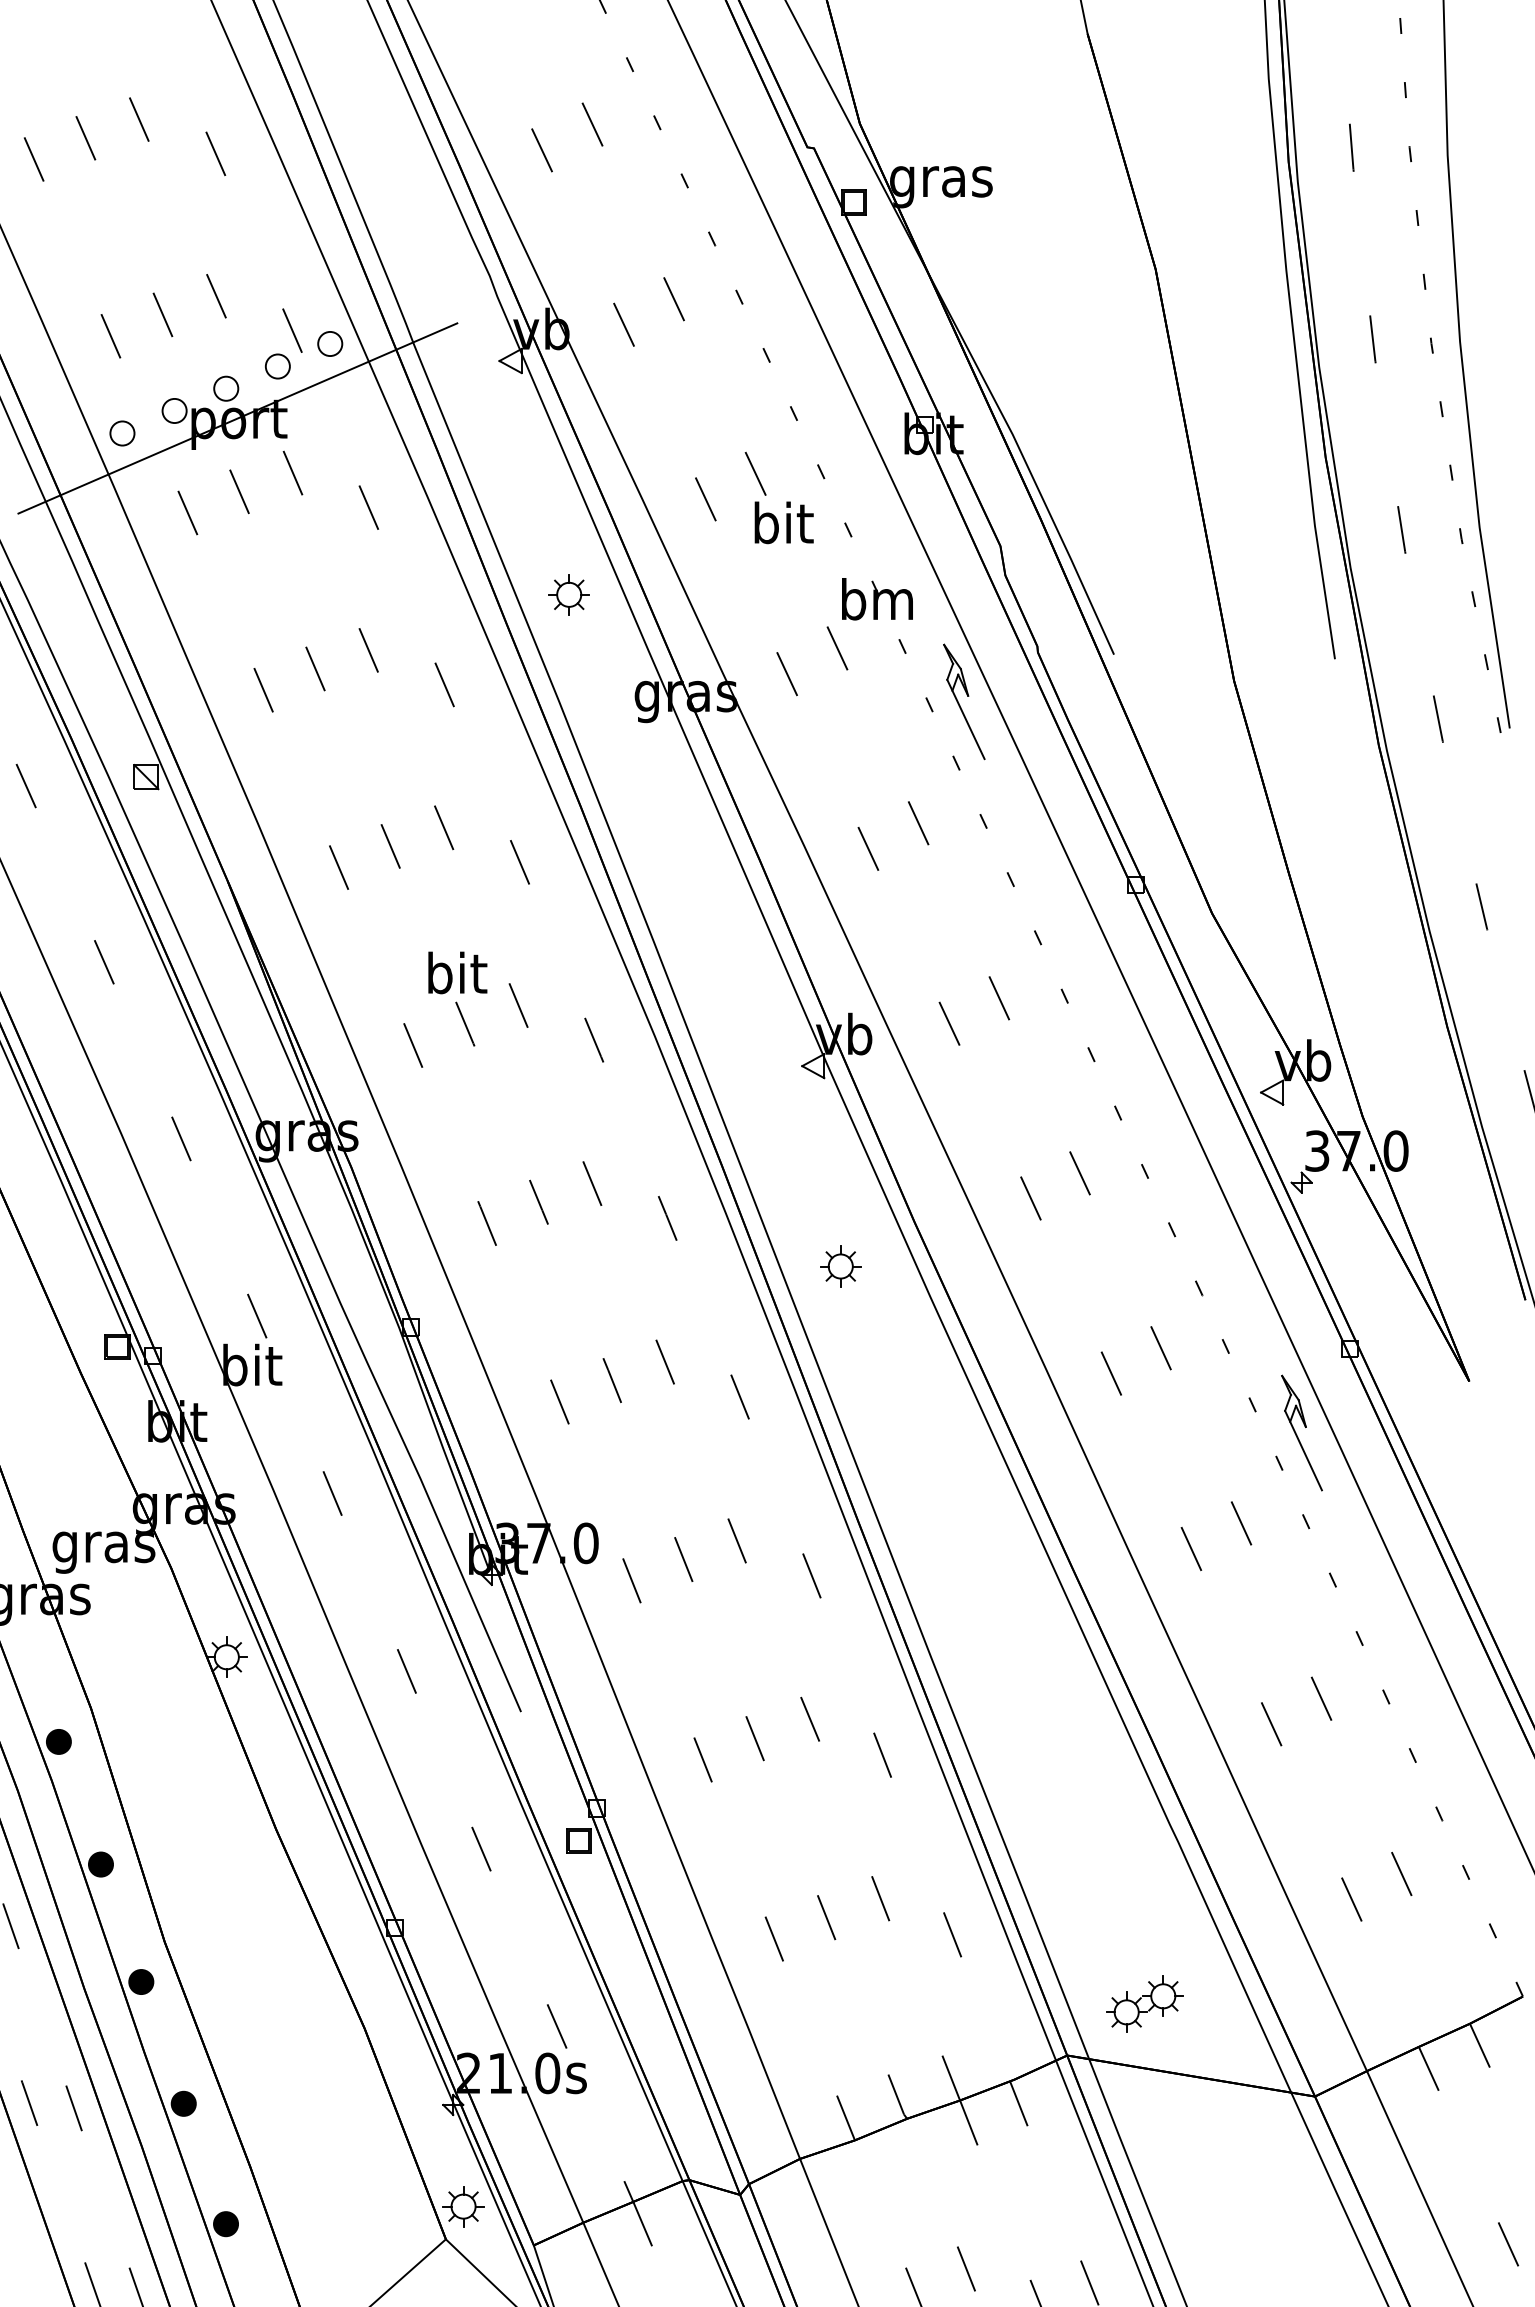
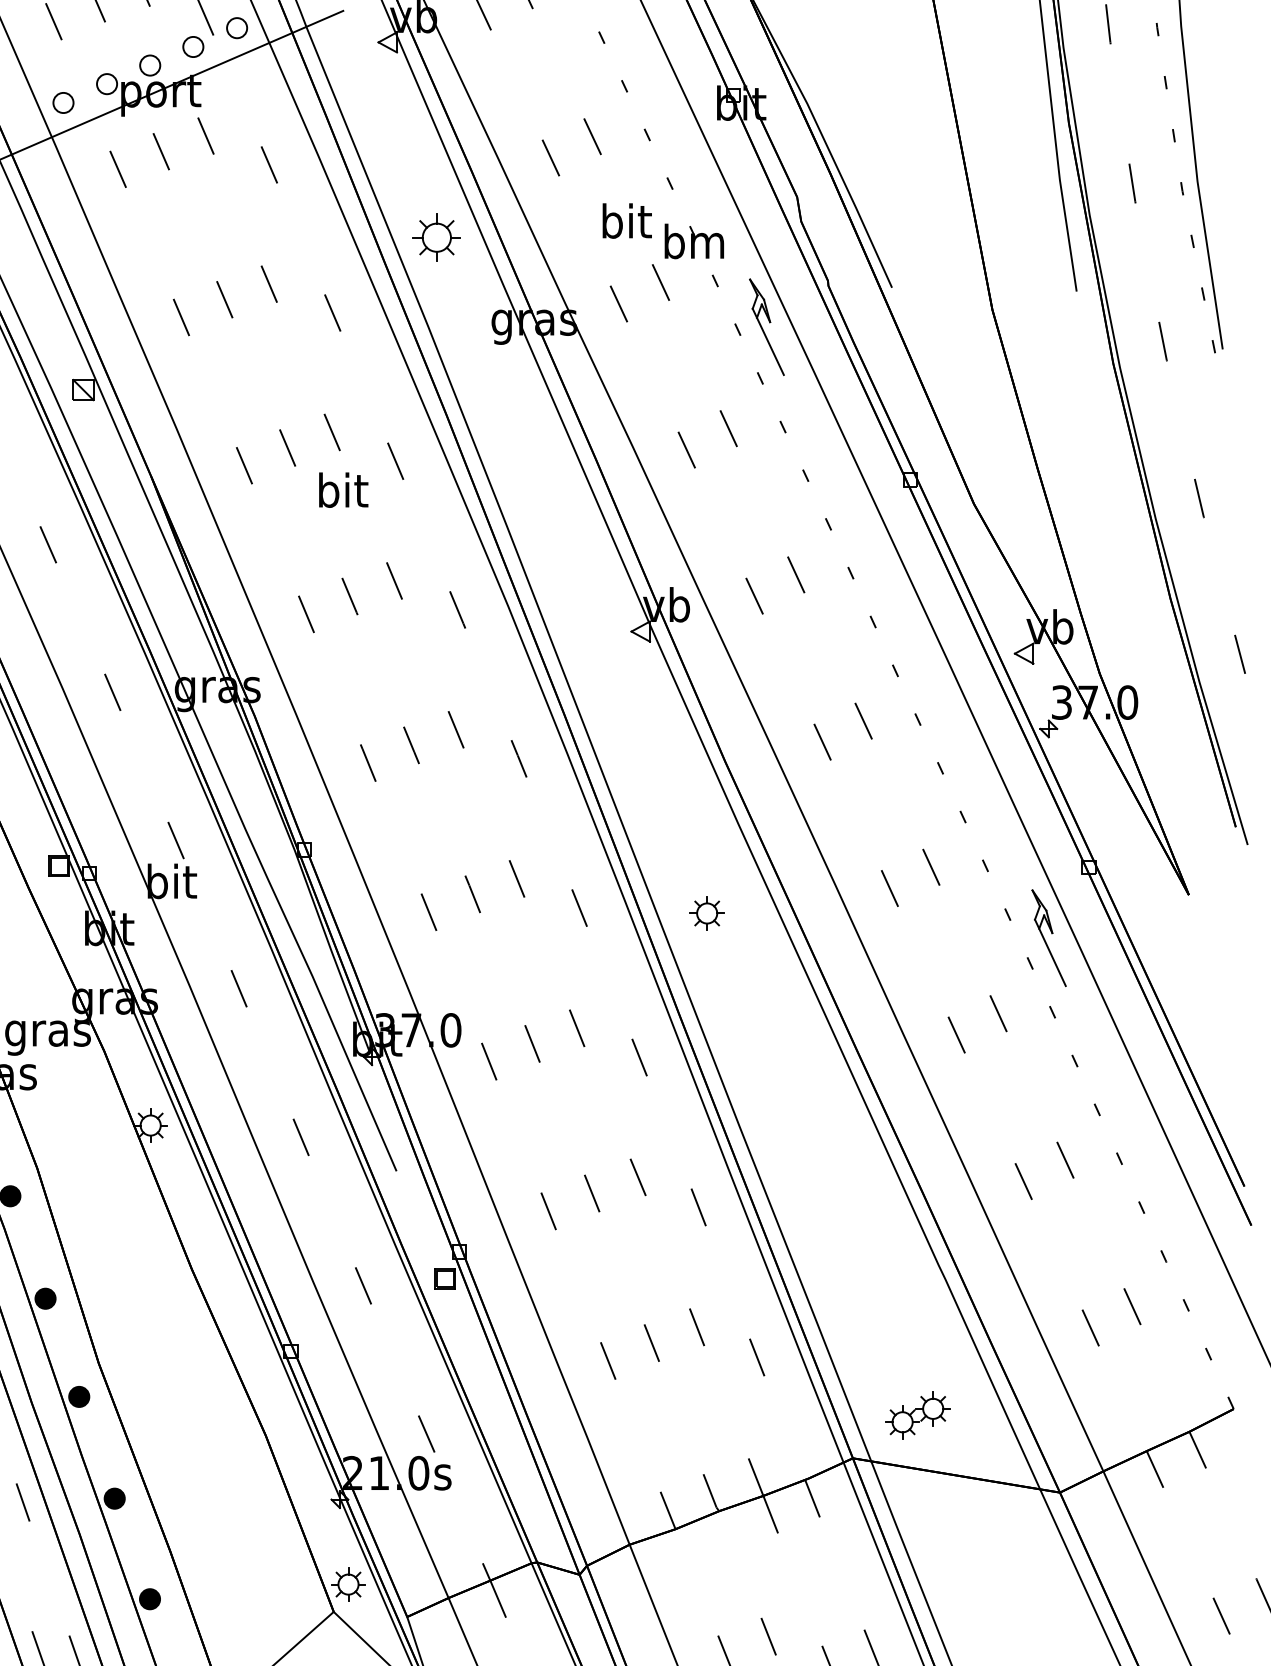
text: (783, 522) -> (626, 220), moved
part: (568, 594) -> (436, 237), size x1.4
text: (457, 972) -> (343, 489), moved
part: (840, 1266) -> (706, 913), moved

